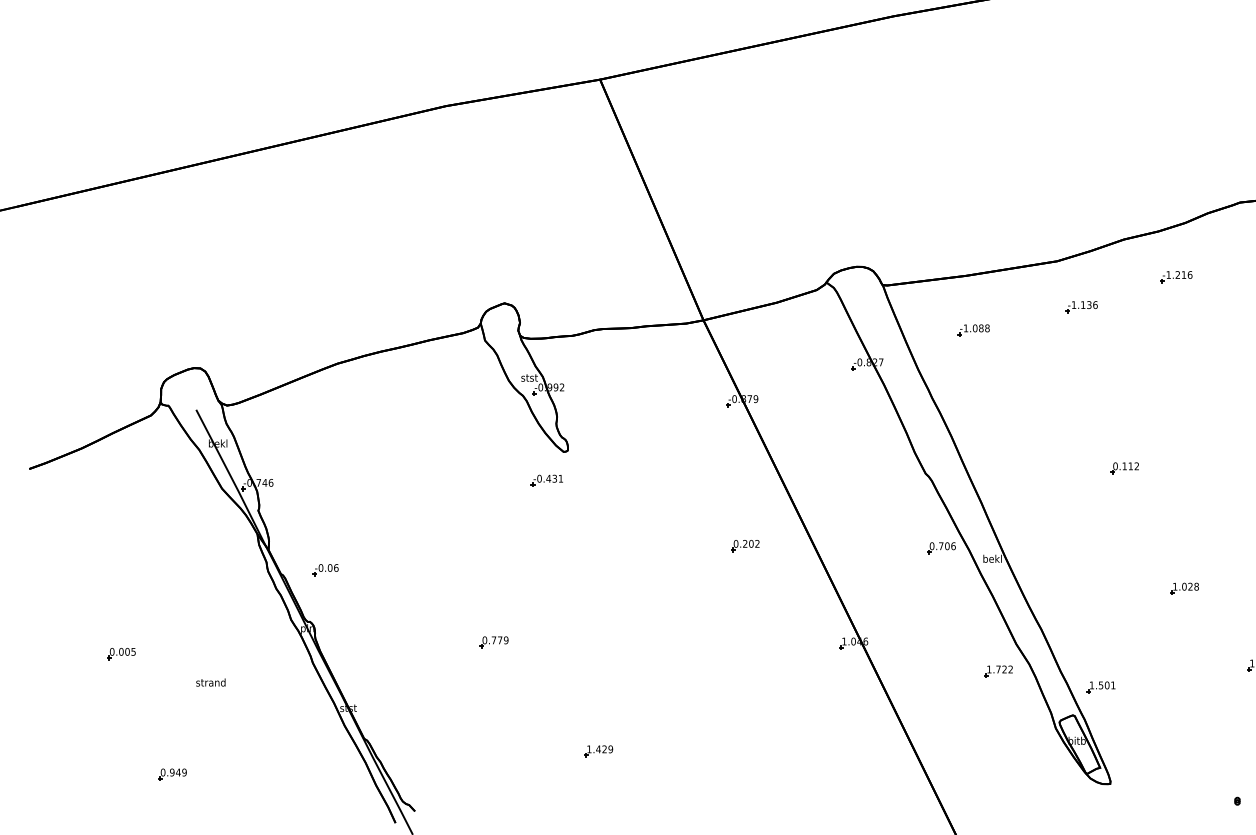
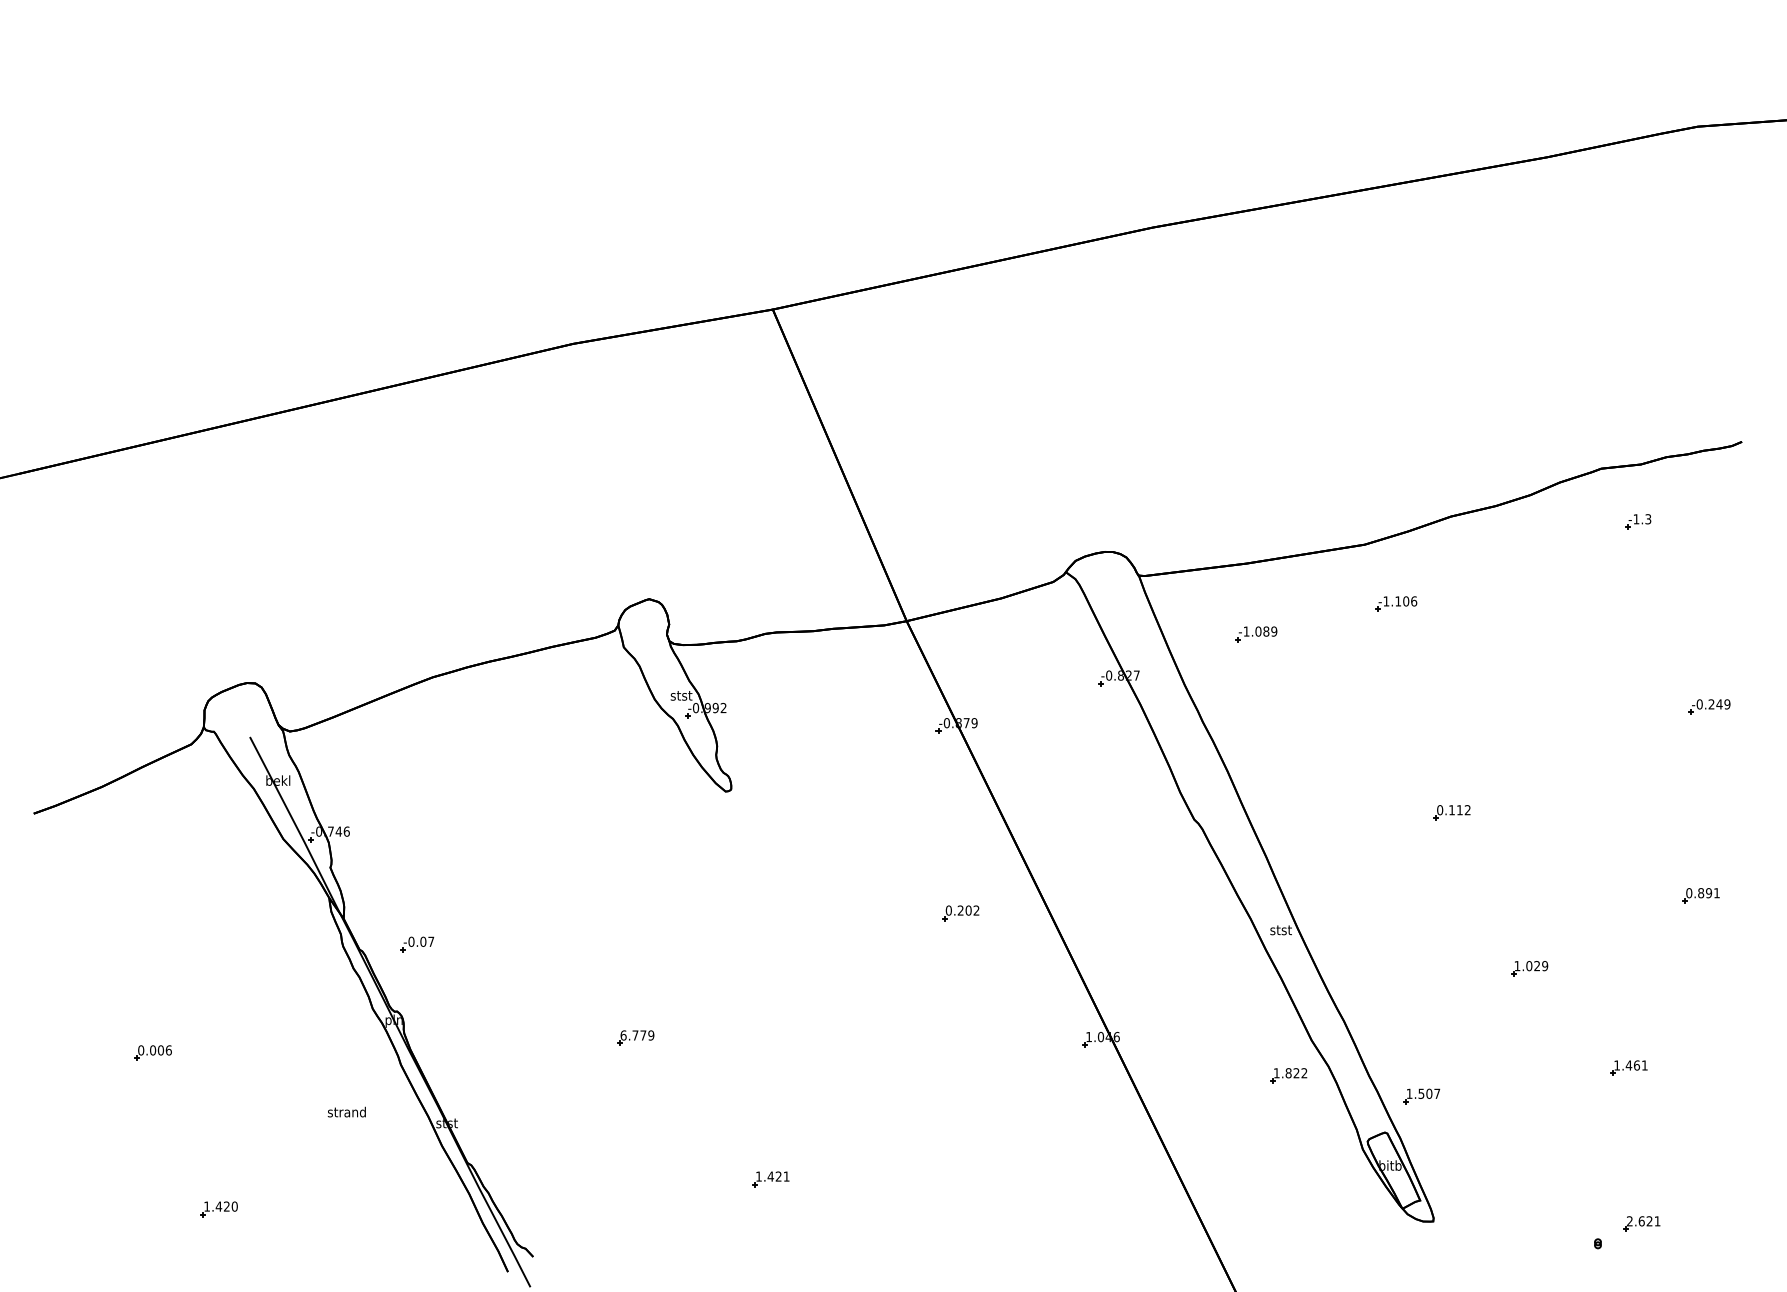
part: (1176, 276) -> (1518, 564), removed
text: (1089, 305) -> (1406, 601), -1.136 -> -1.106
text: (987, 328) -> (1274, 631), -1.088 -> -1.089
part: (546, 480) -> (703, 828), removed
part: (941, 548) -> (1214, 916), removed
text: (992, 558) -> (1280, 929), bekl -> stst
text: (336, 567) -> (431, 941), -0.06 -> -0.07
text: (1196, 587) -> (1545, 966), 1.028 -> 1.029
text: (484, 640) -> (623, 1035), 0.779 -> 6.779
text: (133, 651) -> (168, 1050), 0.005 -> 0.006
text: (998, 669) -> (1288, 1073), 1.722 -> 1.822
text: (210, 682) -> (346, 1111), moved
text: (1113, 685) -> (1437, 1093), 1.501 -> 1.507
text: (610, 749) -> (786, 1176), 1.429 -> 1.421
text: (173, 772) -> (220, 1206), 0.949 -> 1.420

